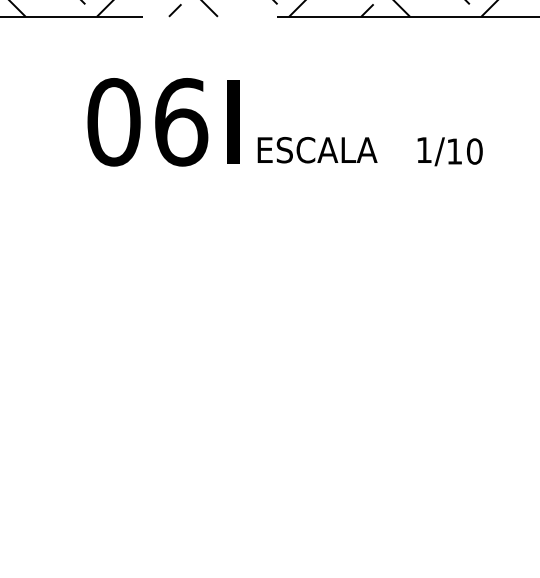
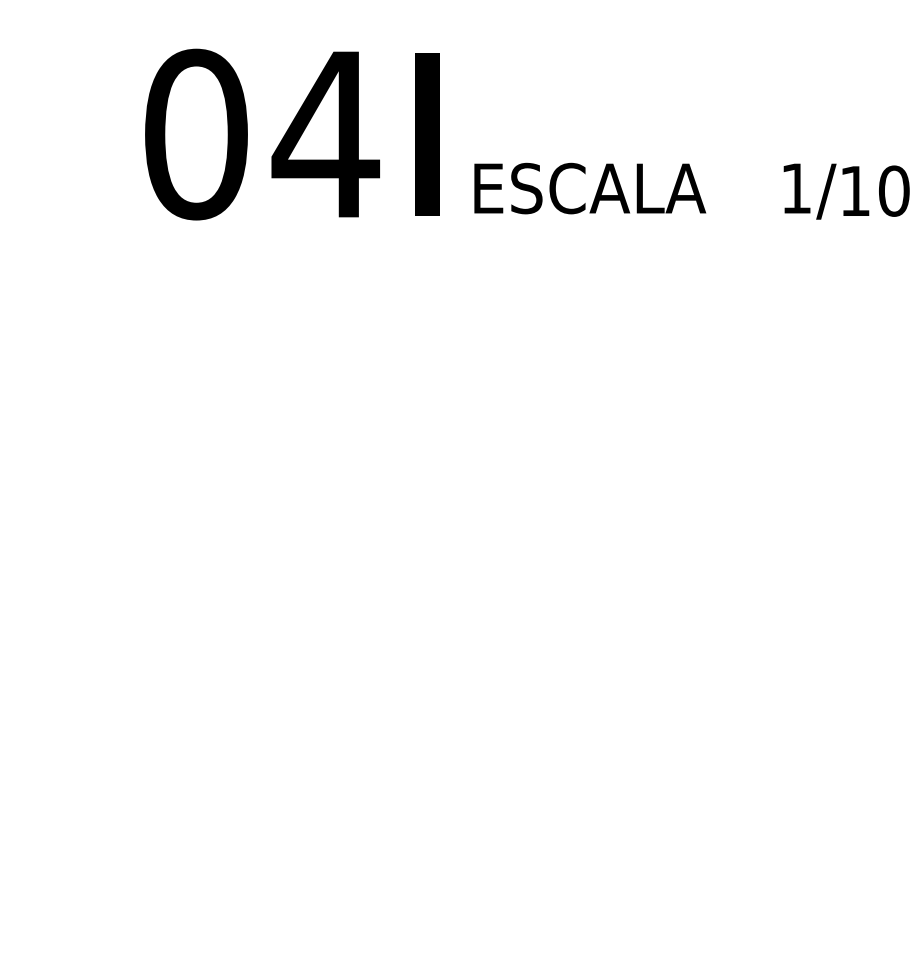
text: (180, 122) -> (324, 134), 06 -> 04

